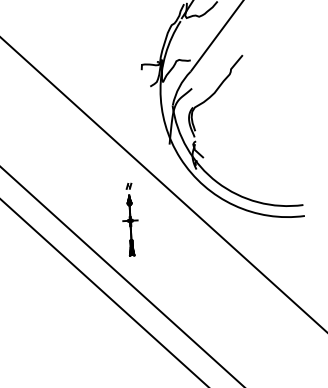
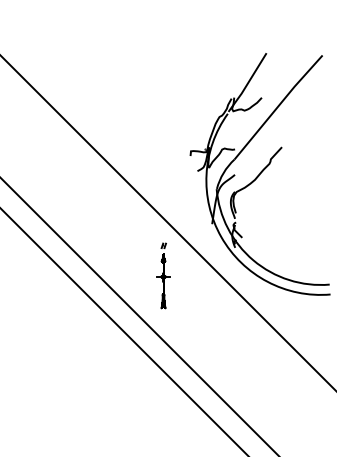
part: (130, 219) -> (163, 275), moved

